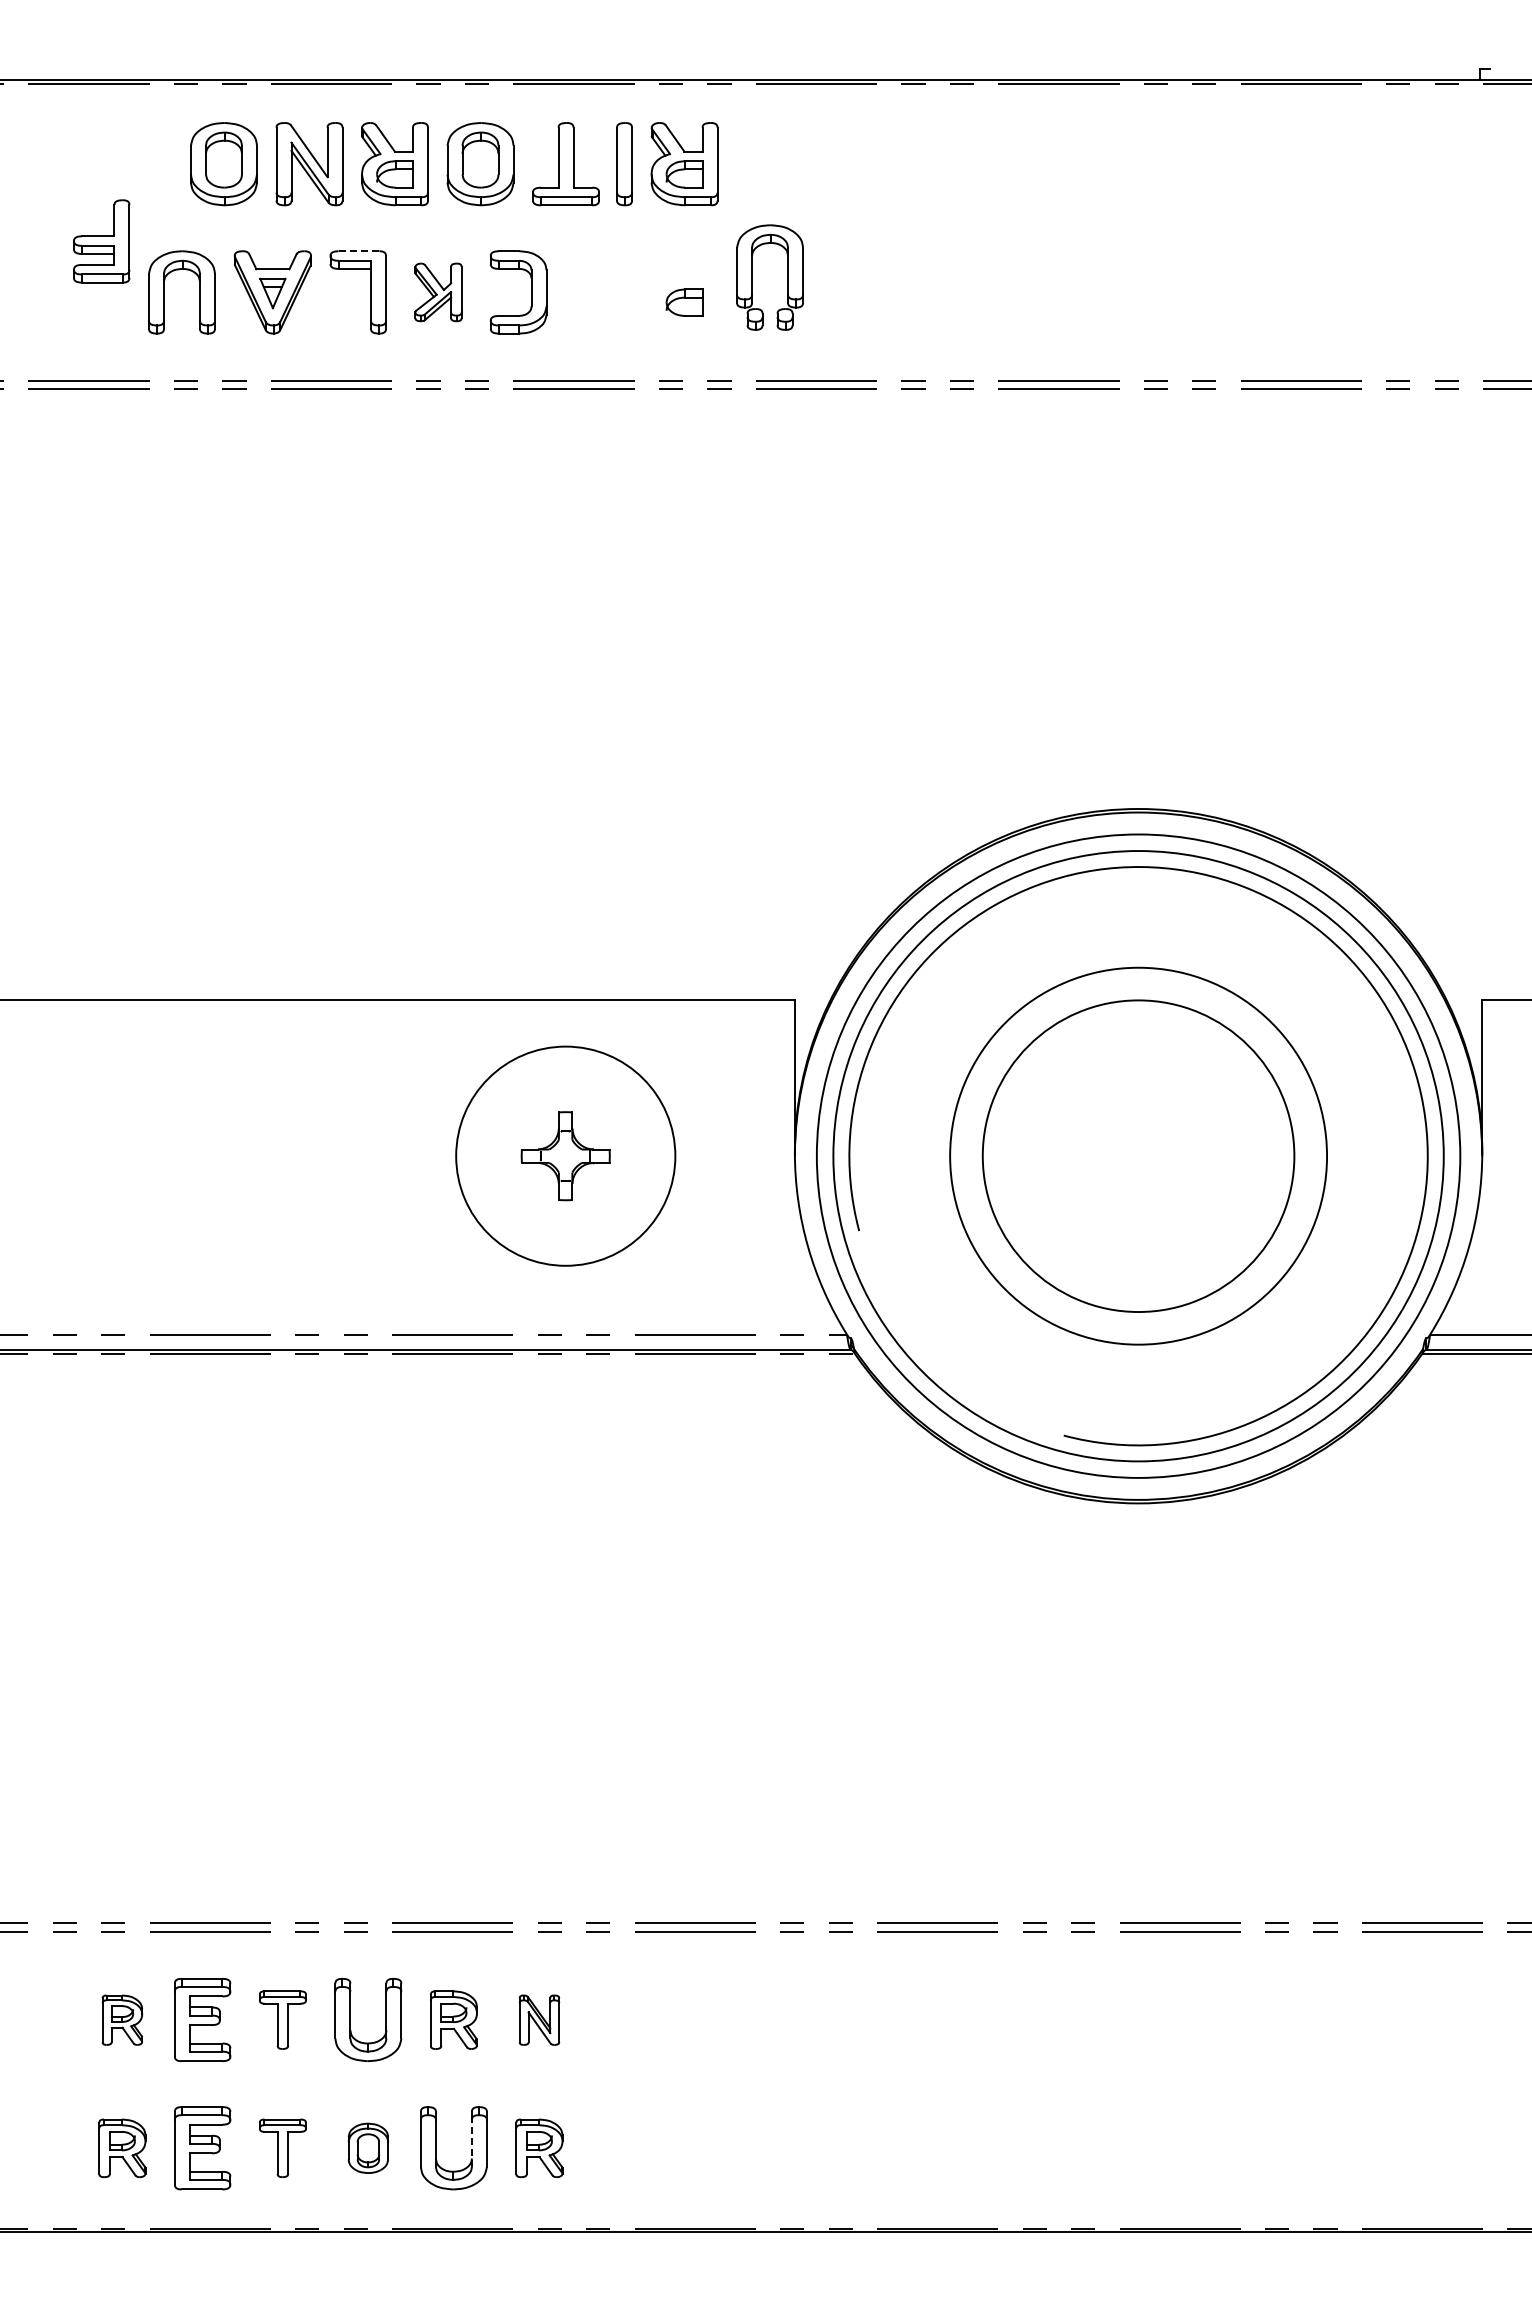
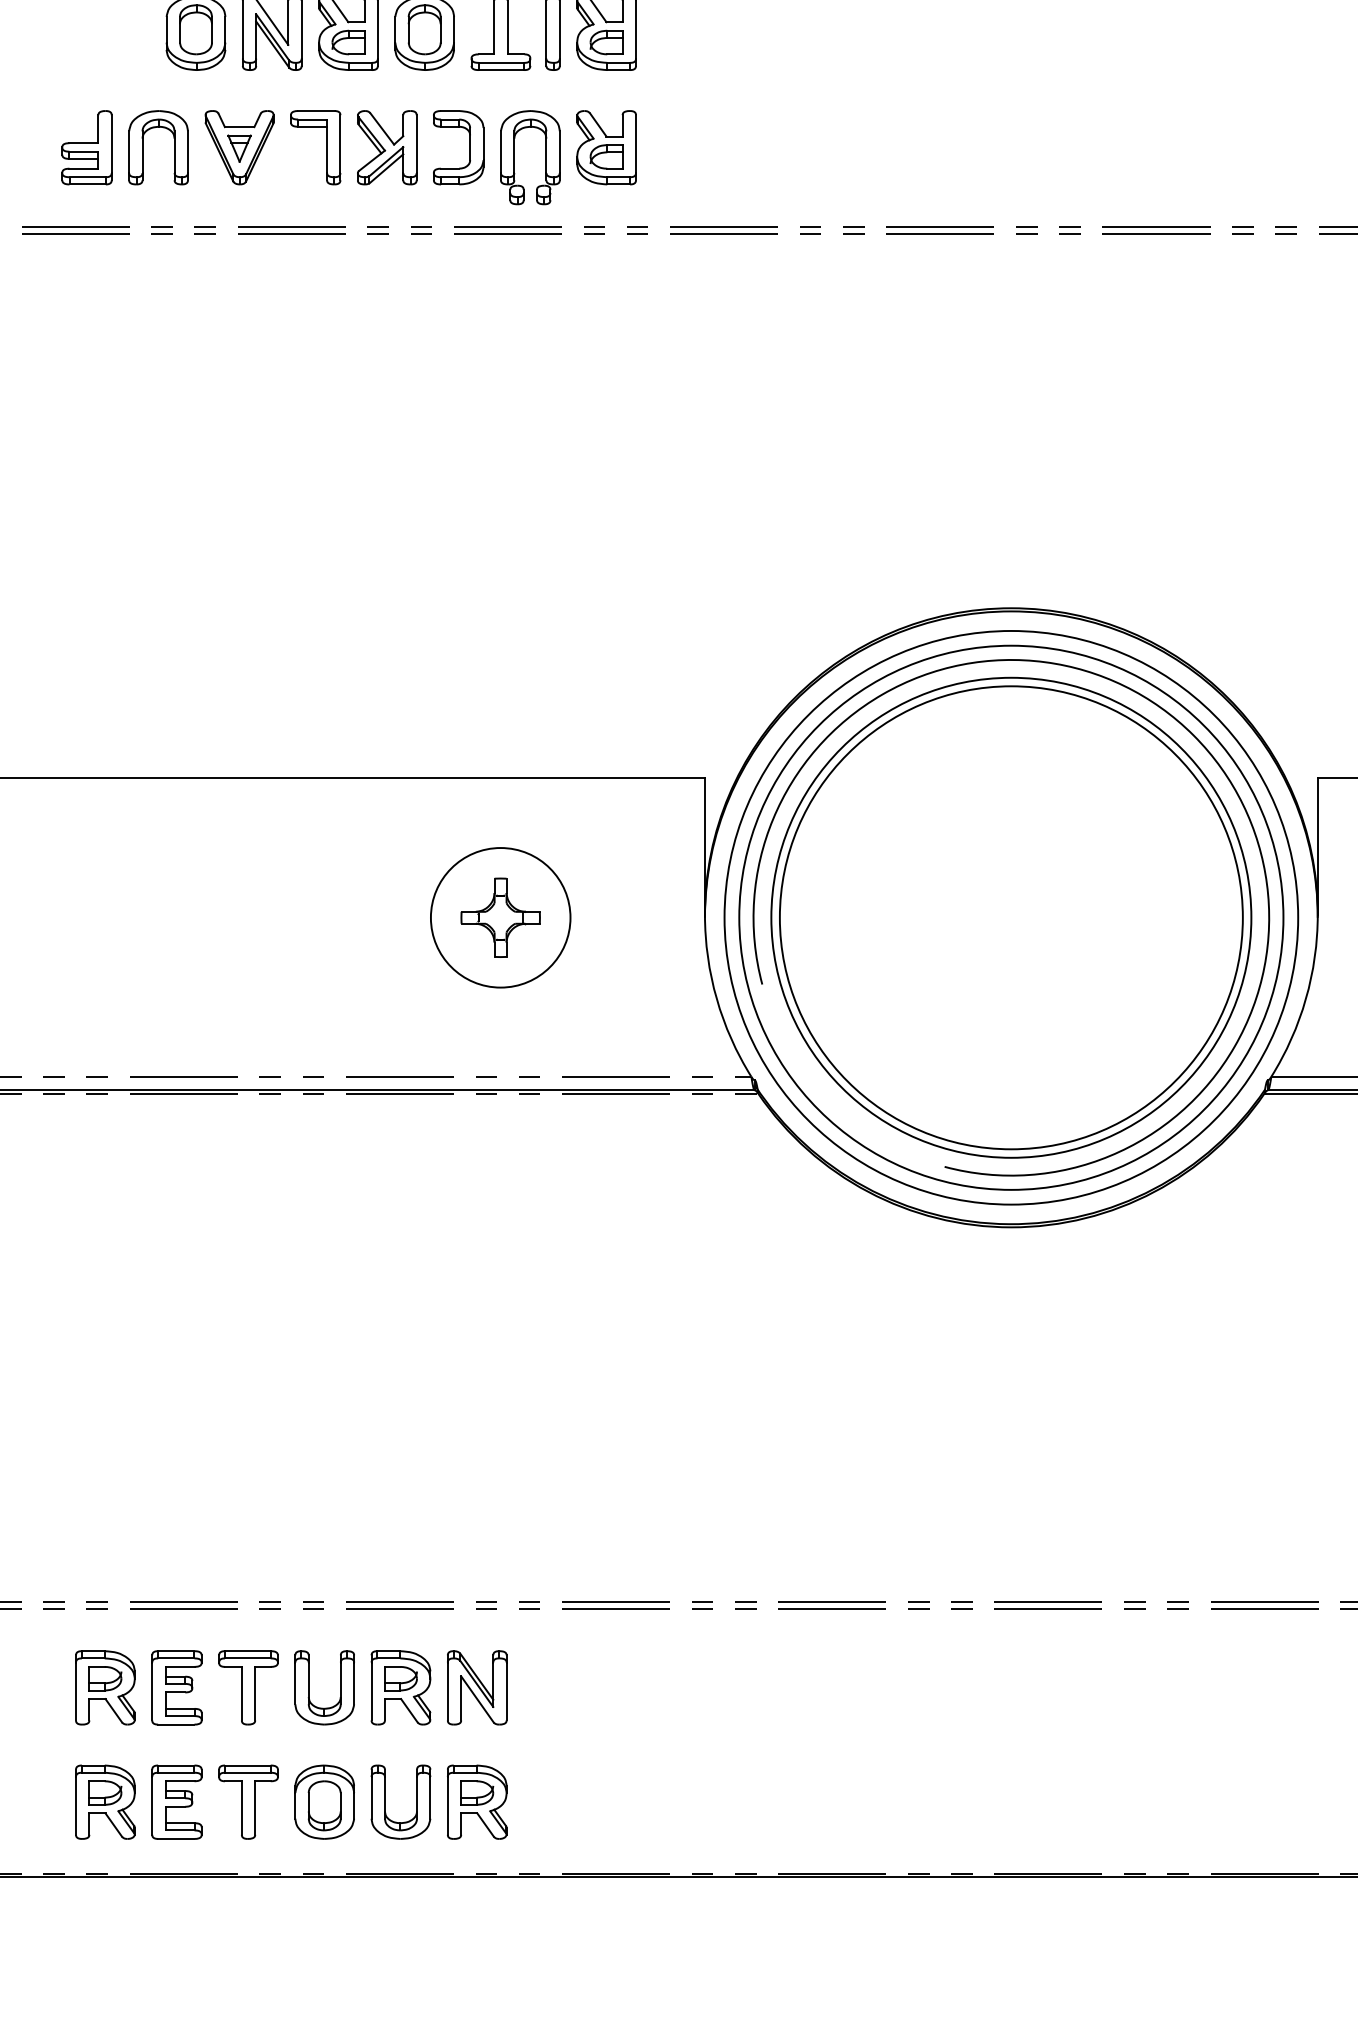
part: (101, 241) -> (86, 147), moved
line: (359, 251) -> (316, 111), dashed -> solid
part: (752, 277) -> (514, 157), moved
part: (438, 292) -> (387, 147), size x1.43
part: (684, 292) -> (606, 147), added
circle: (565, 1155) -> (500, 917), size x0.71
circle: (1138, 1155) -> (1011, 917), size x1.43
circle: (1138, 1155) -> (1011, 917), size x1.67
part: (122, 2020) -> (105, 1688), size x1.67
part: (282, 2020) -> (248, 1688), size x1.43
part: (453, 2020) -> (400, 1688), size x1.43
part: (539, 2020) -> (477, 1688), size x1.67
line: (471, 2142) -> (416, 1797), dashed -> solid
part: (122, 2148) -> (105, 1802), size x1.43
part: (282, 2148) -> (248, 1802), size x1.43
part: (368, 2148) -> (324, 1802), size x1.67
part: (539, 2148) -> (477, 1802), size x1.43

